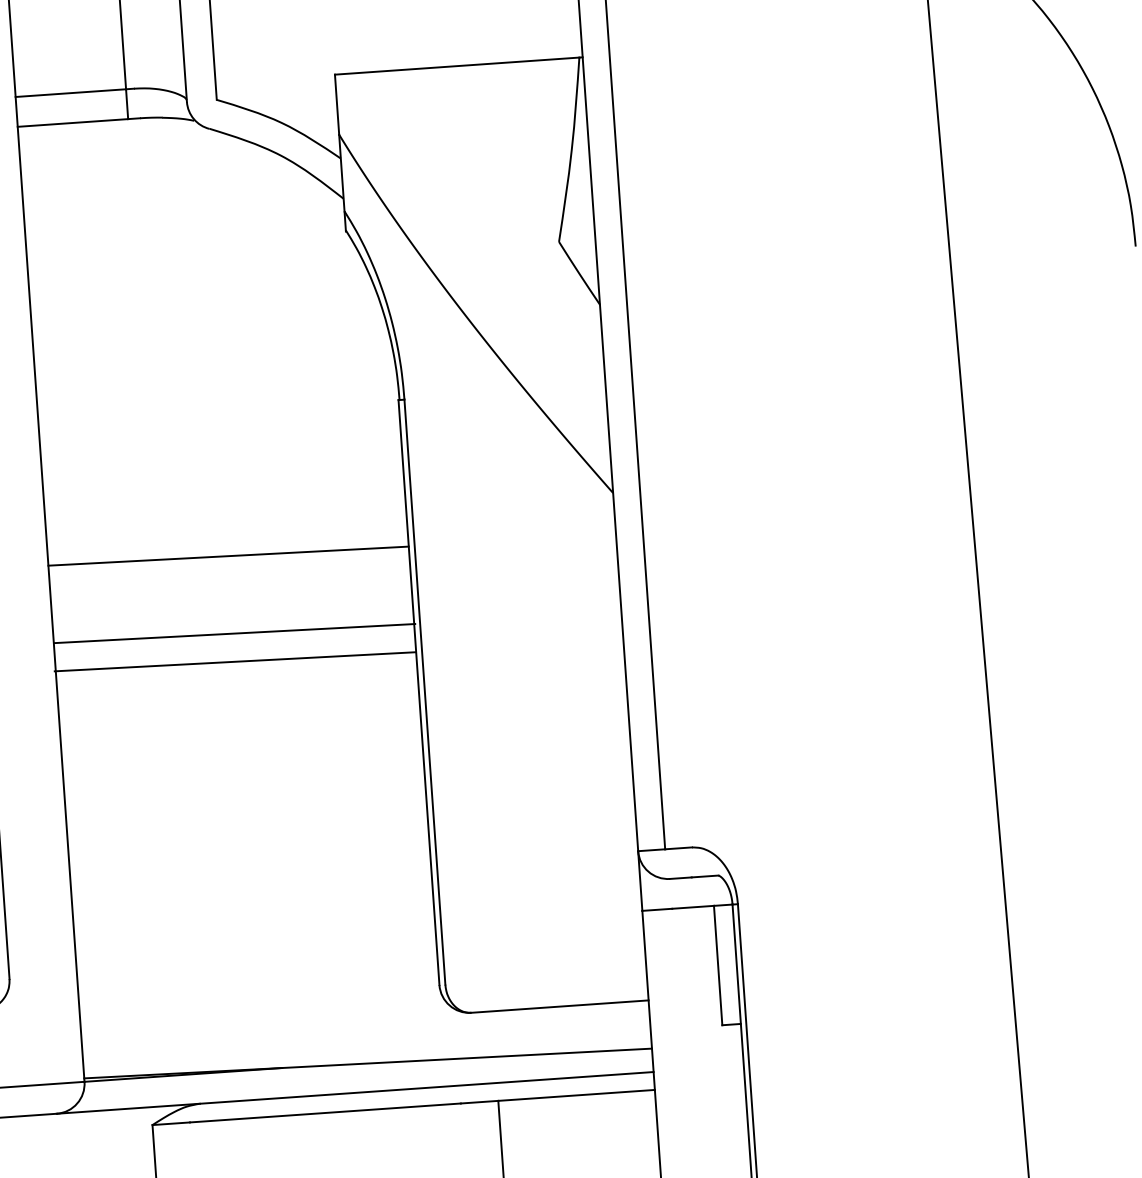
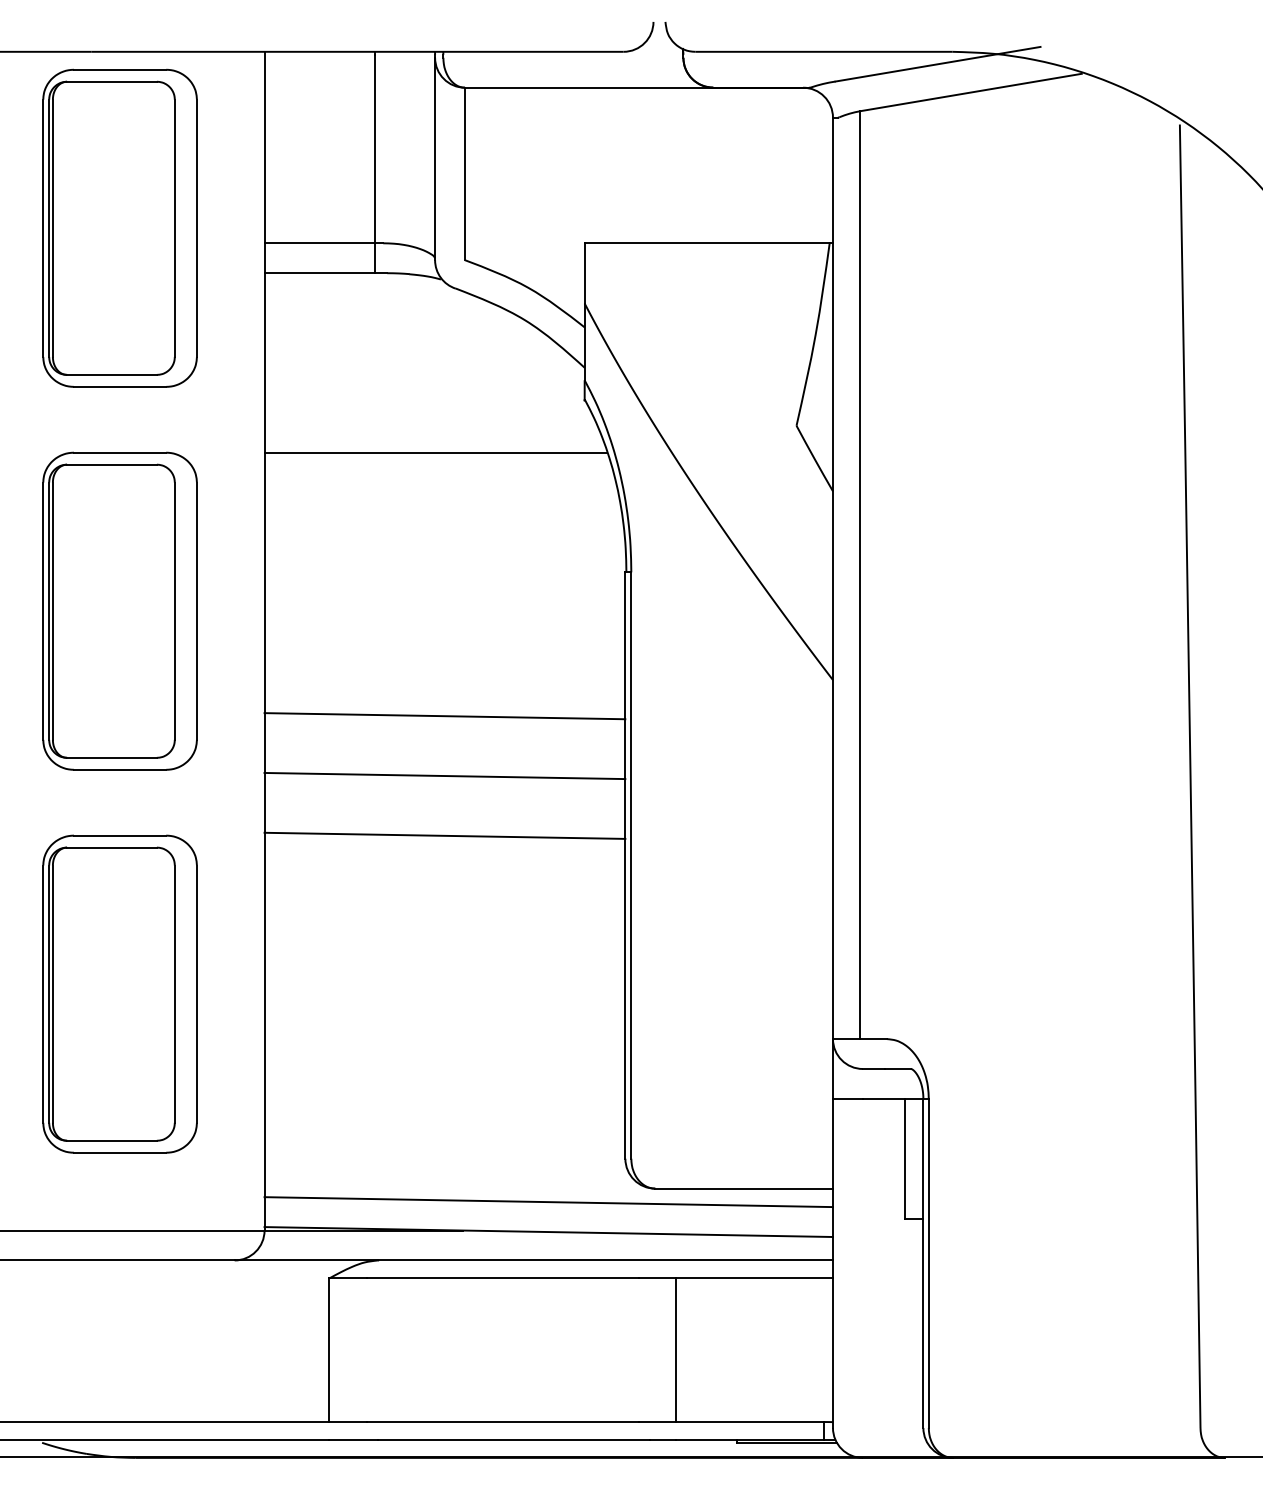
line: (200, 293) -> (435, 452), added
line: (234, 633) -> (444, 835), moved
line: (234, 661) -> (444, 775), moved
line: (365, 1034) -> (548, 1202), added

